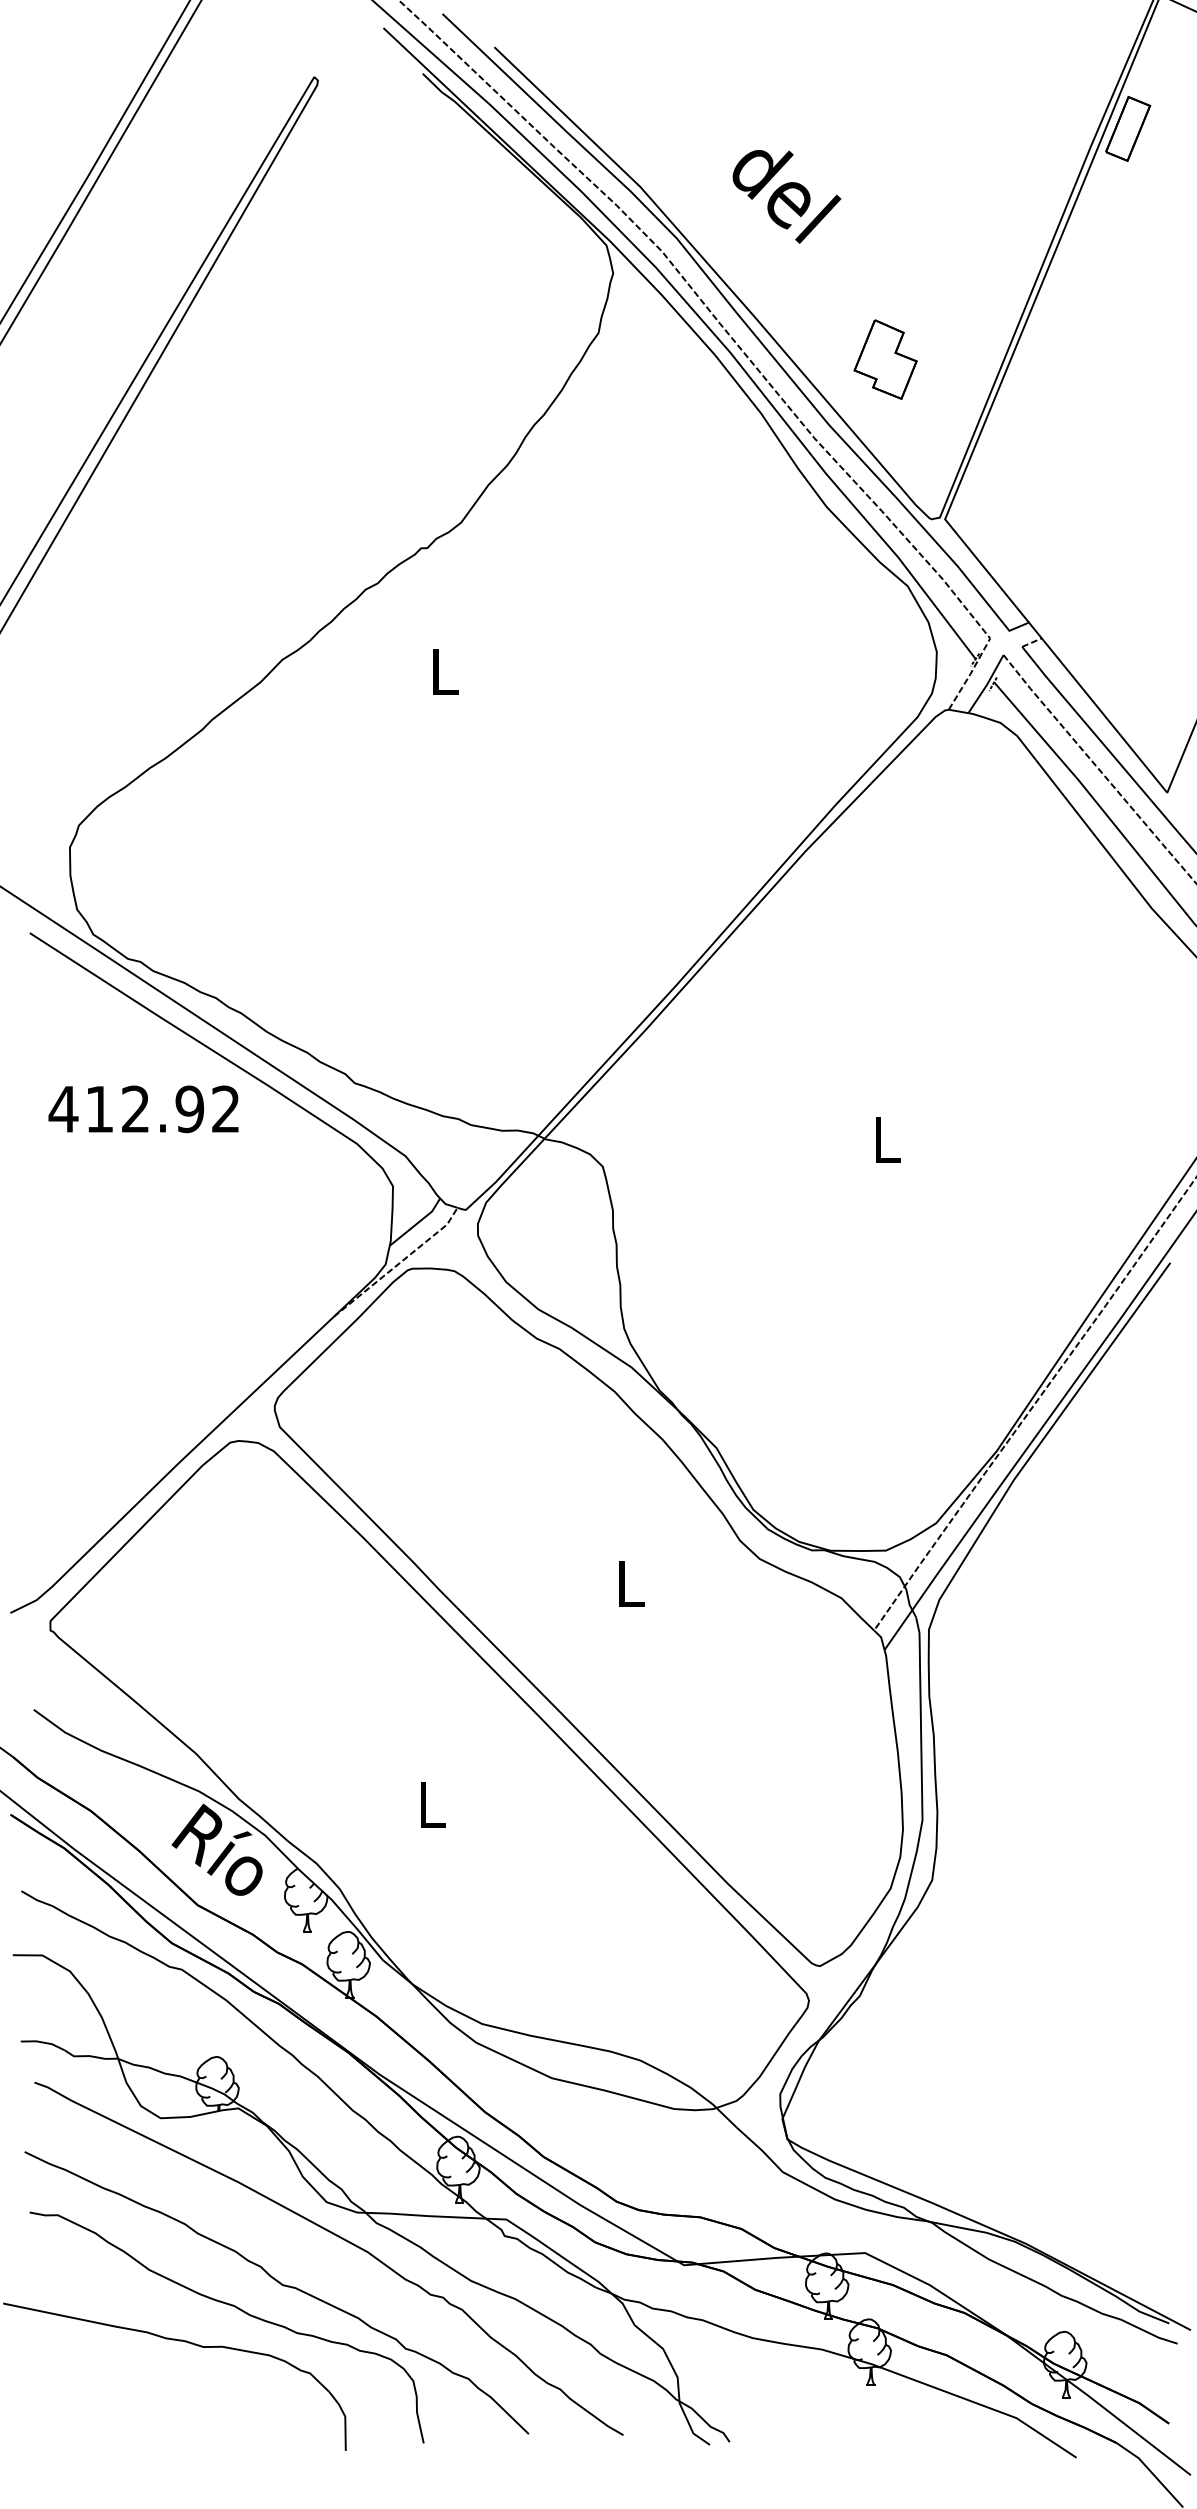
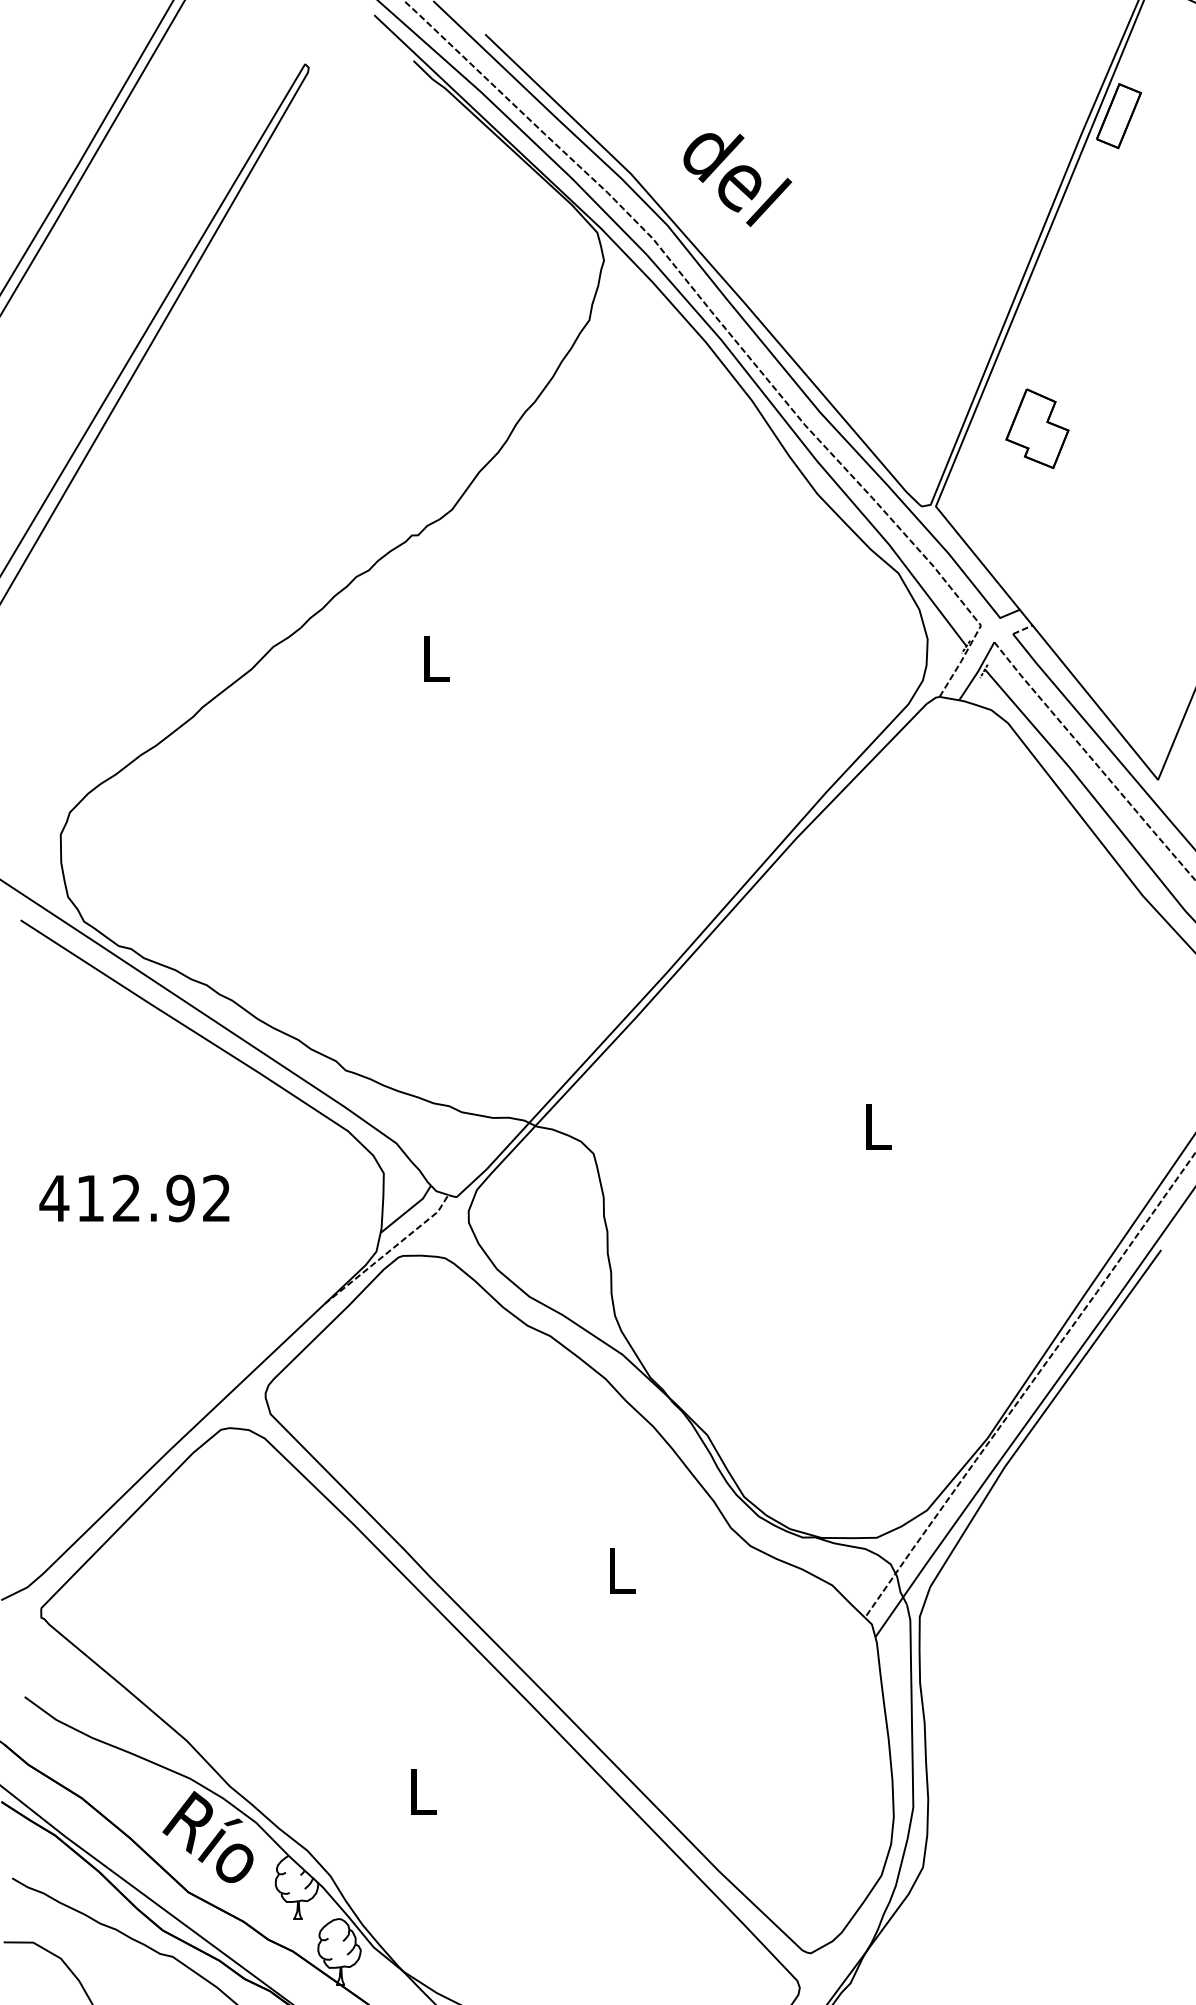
text: (786, 196) -> (737, 179), moved
part: (885, 359) -> (1037, 428), moved
text: (143, 1109) -> (134, 1198), moved

